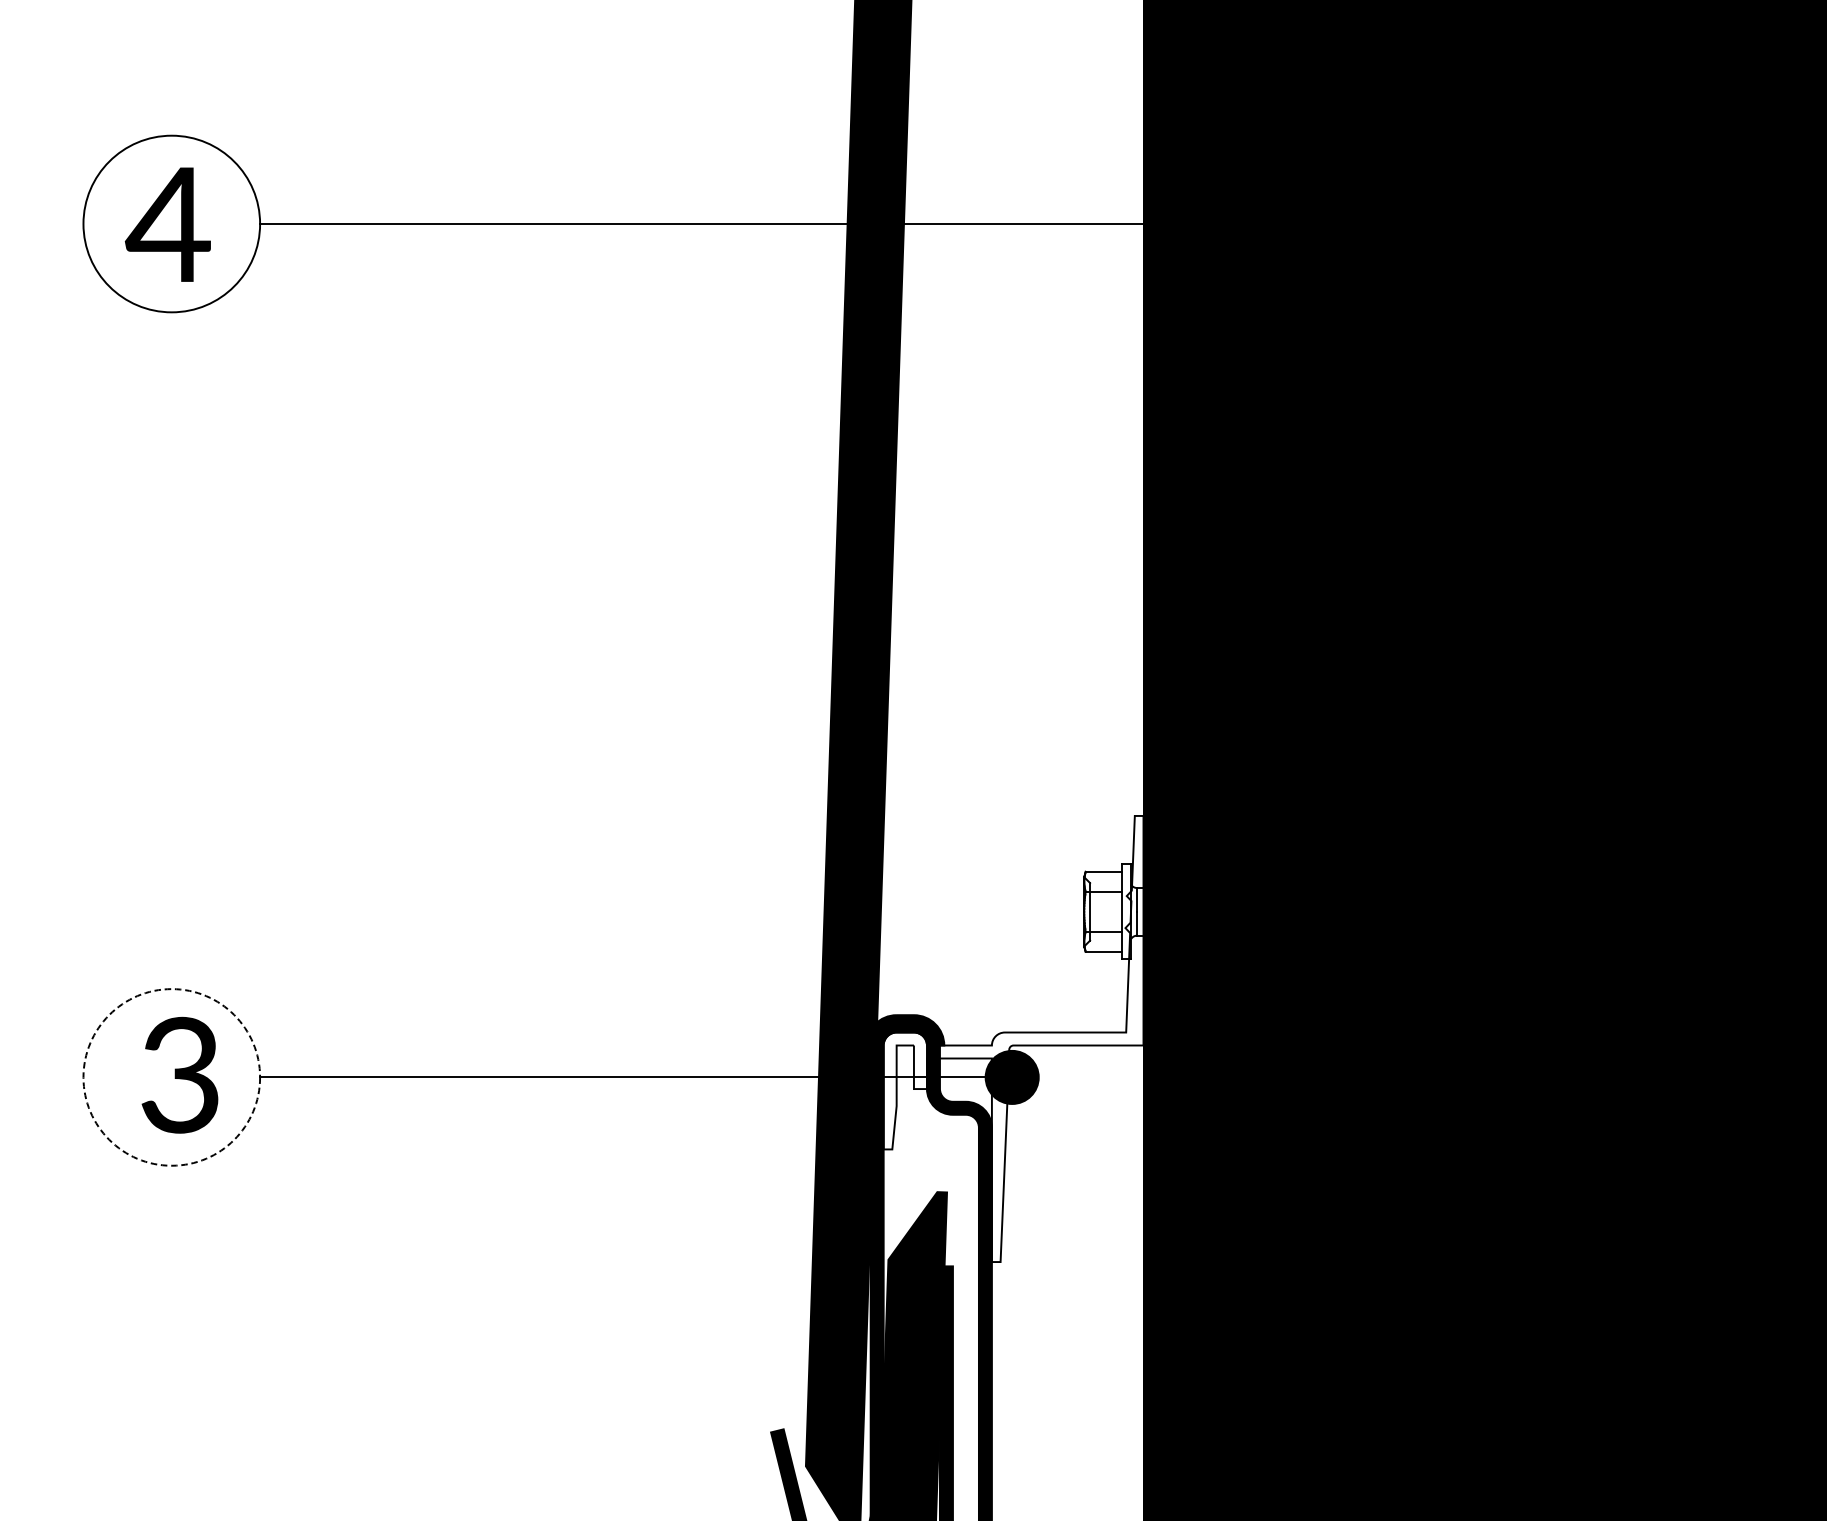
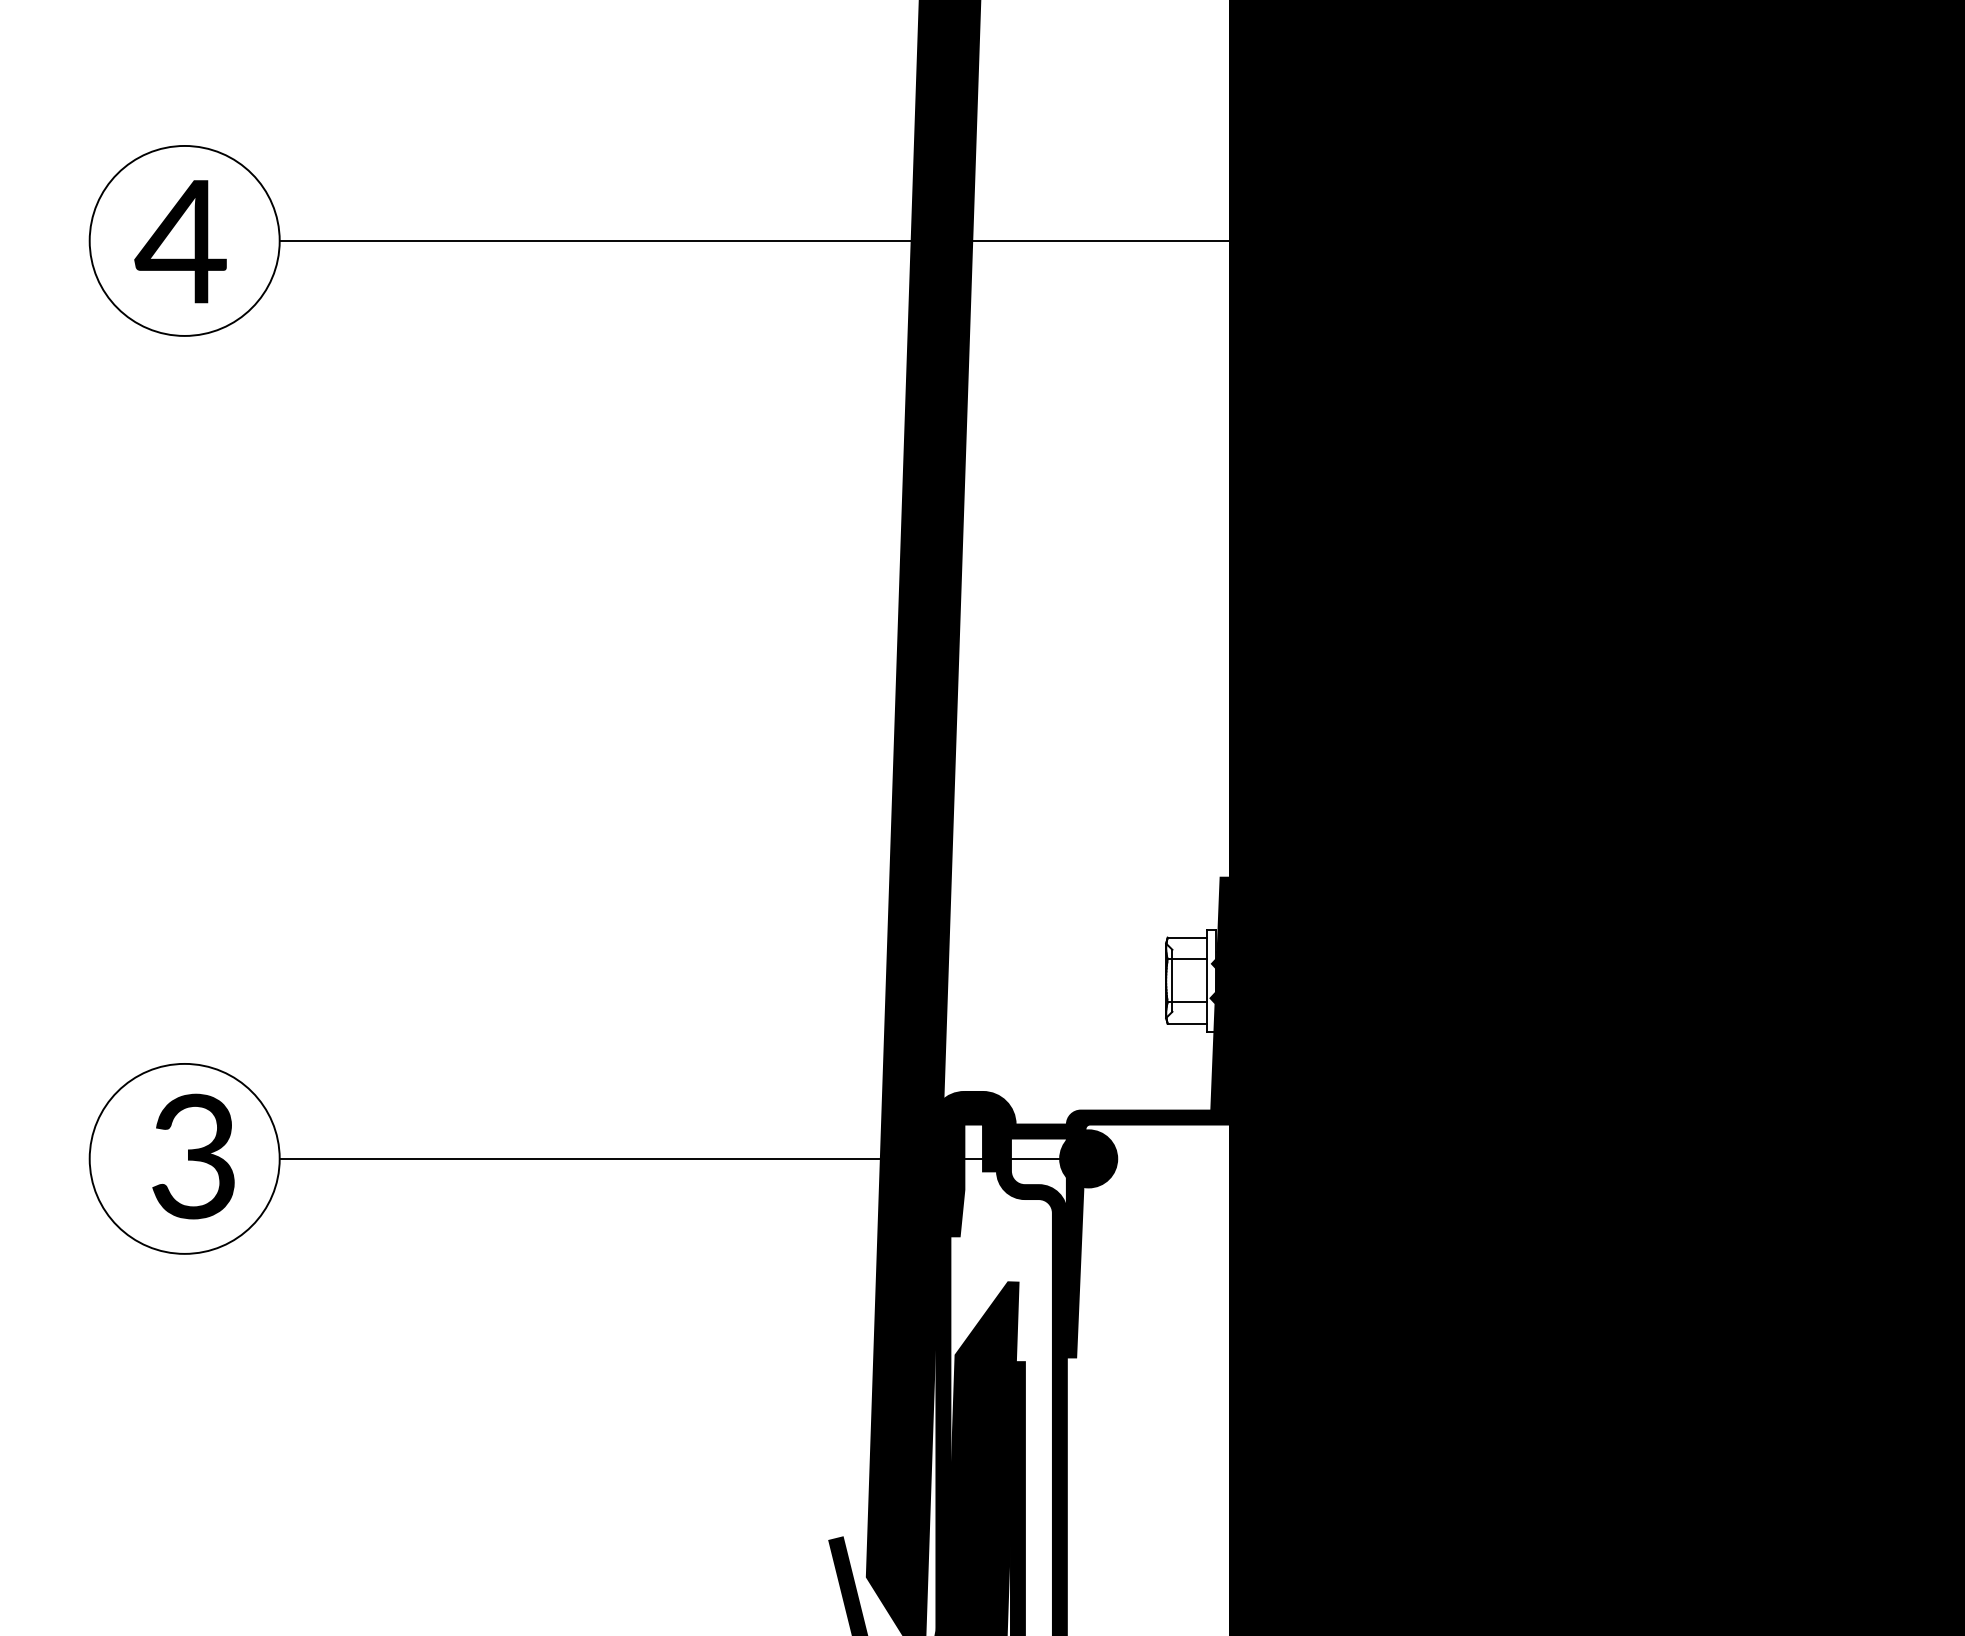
fill: (1012, 1038) -> (1089, 1117), added
circle: (171, 1077) -> (184, 1158), dashed -> solid

